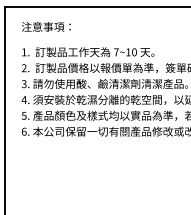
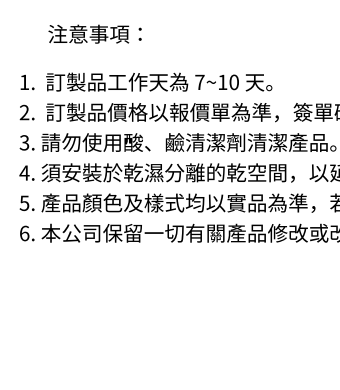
text: (46, 26) -> (95, 33), moved

